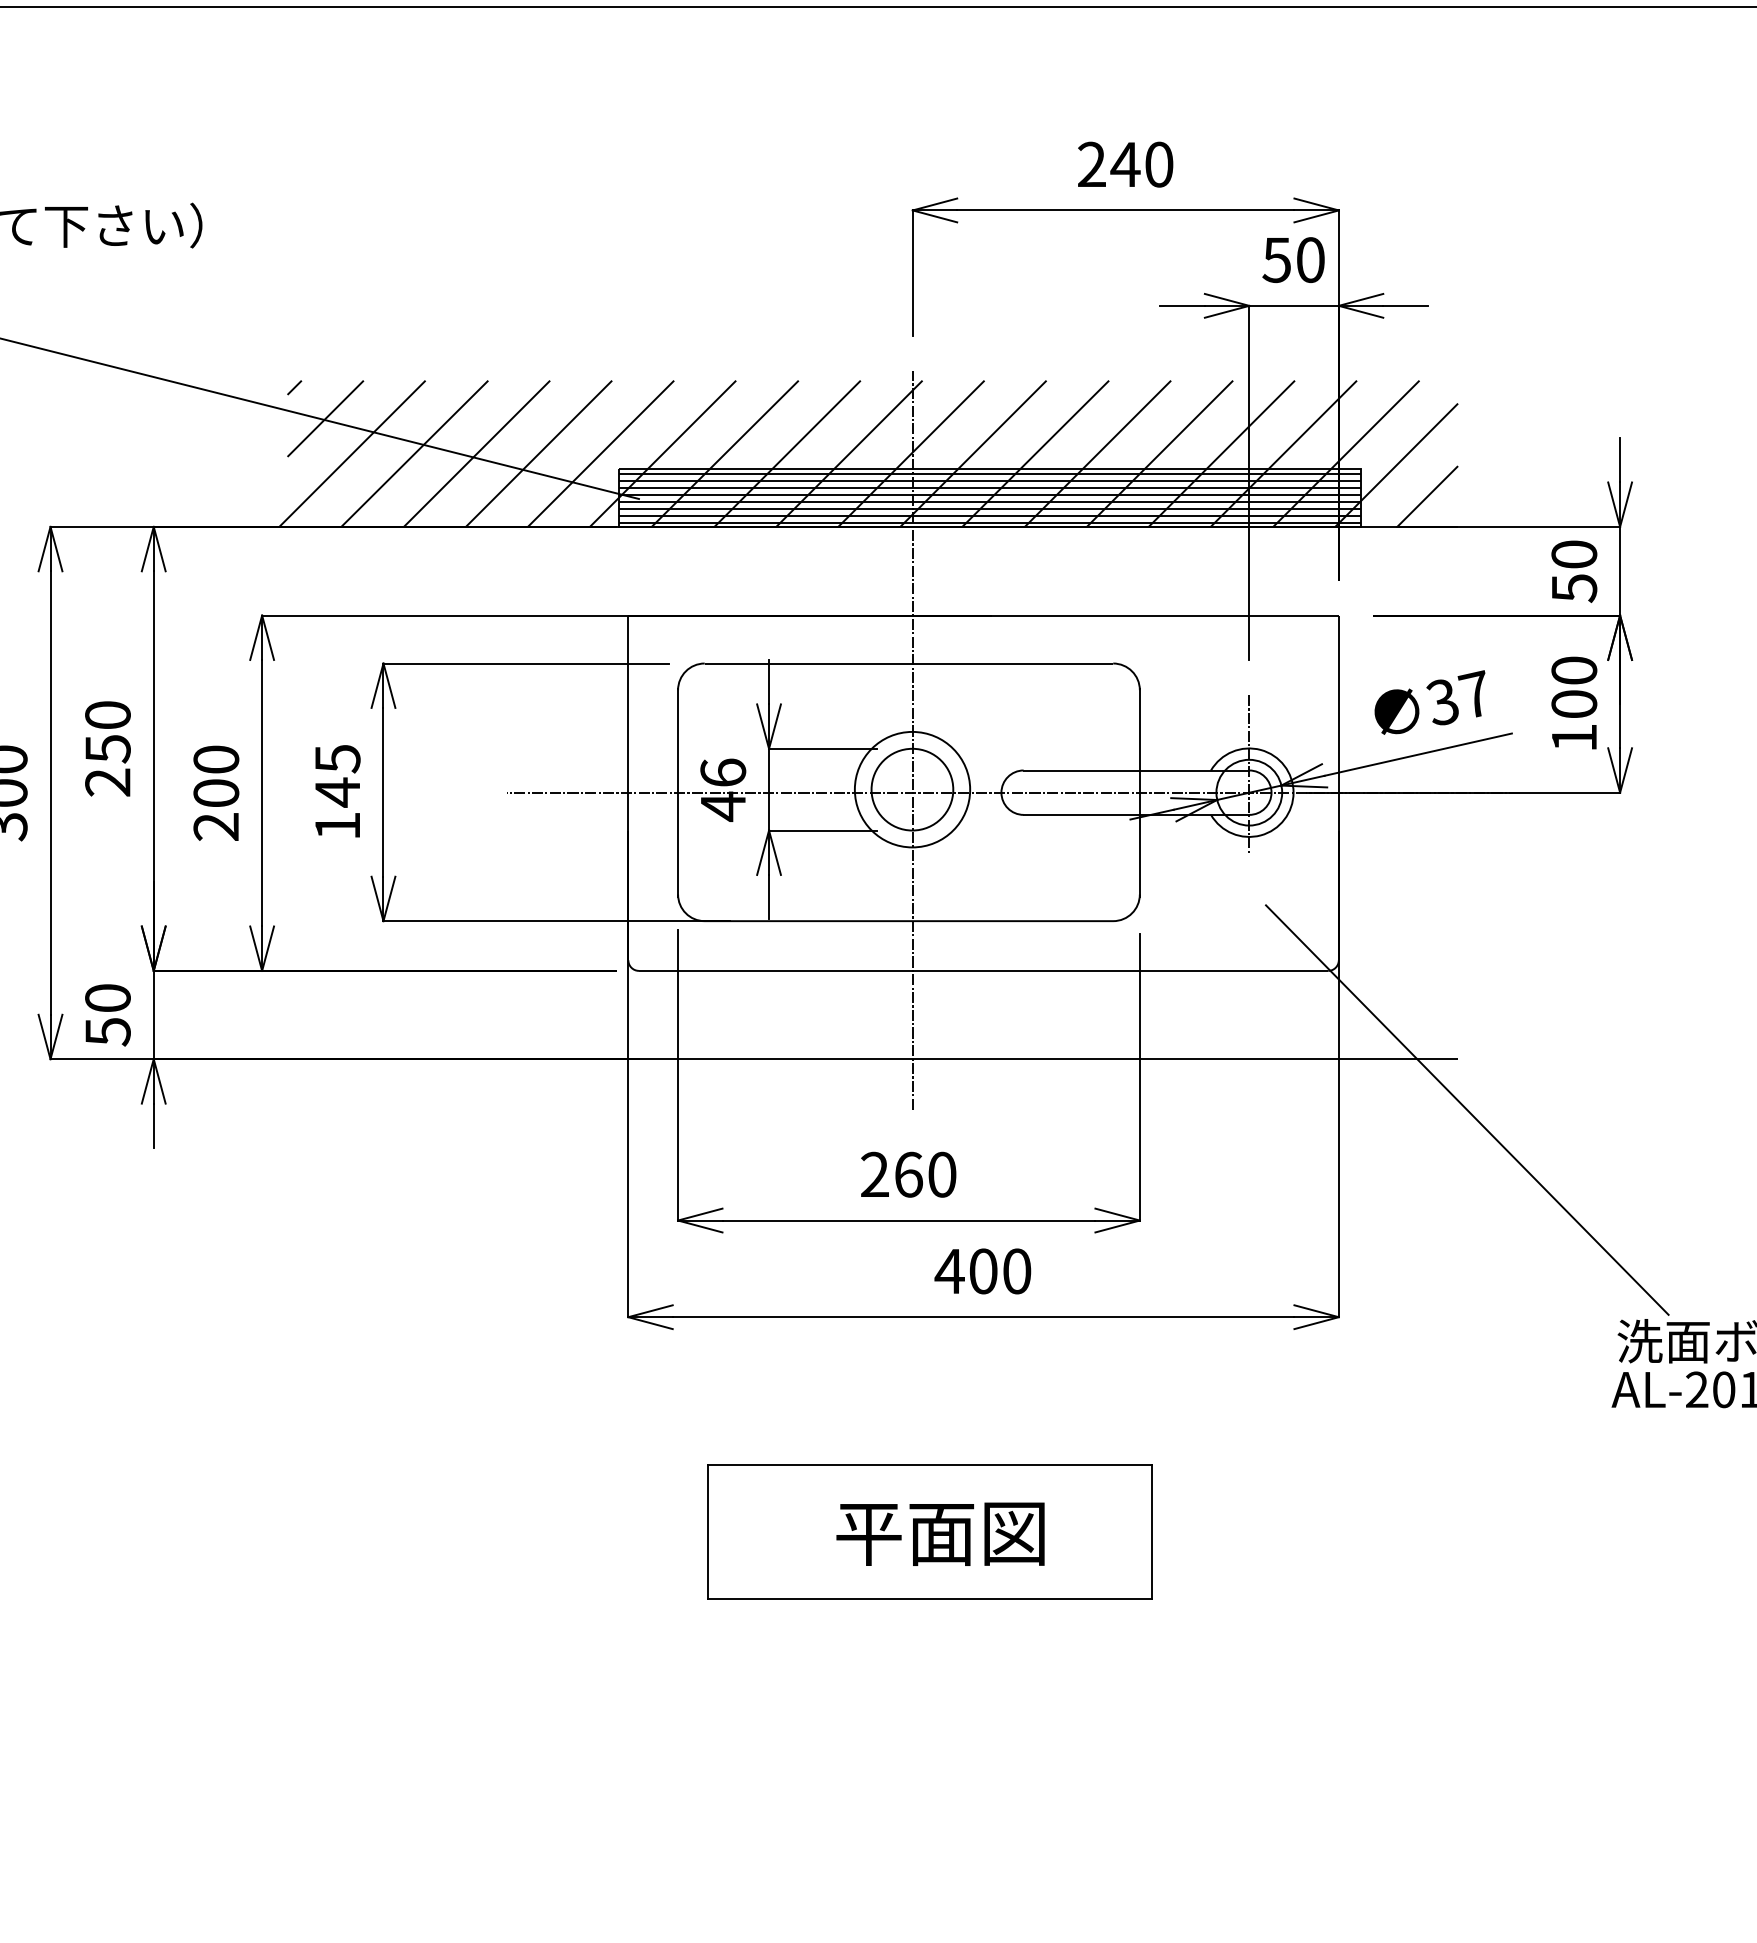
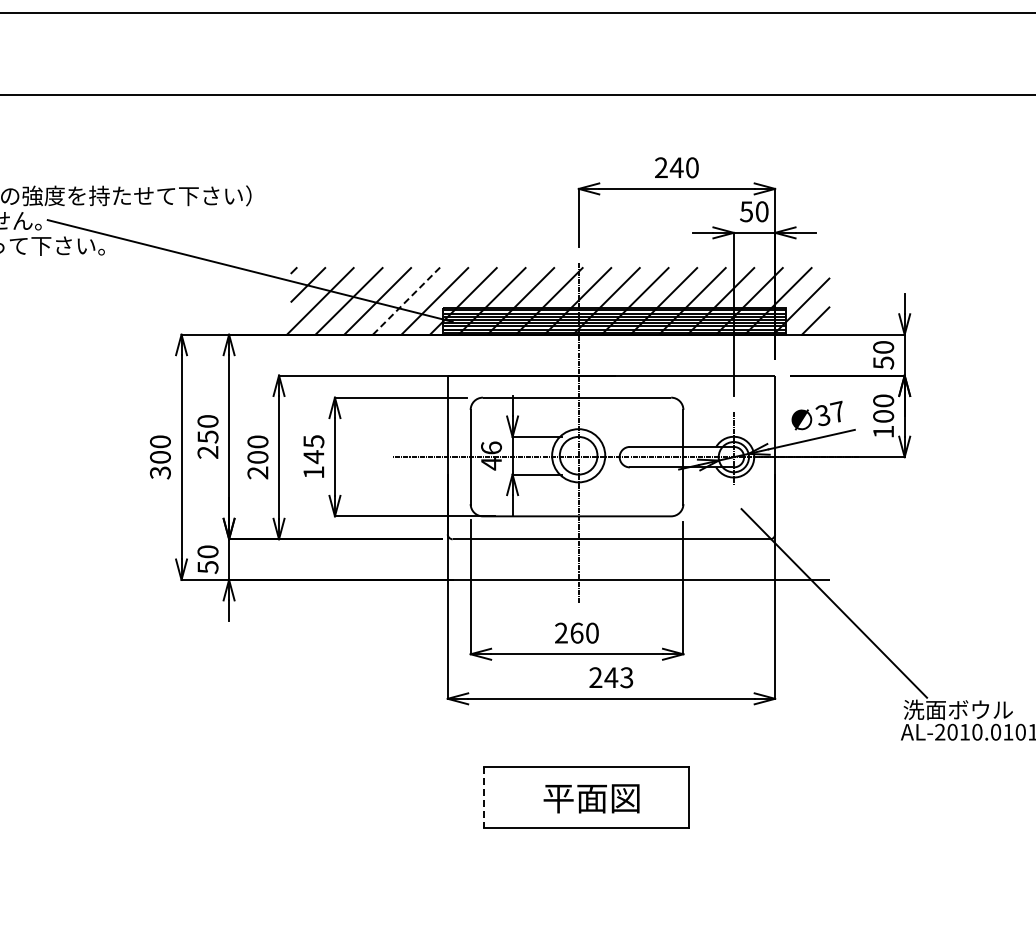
line: (538, 454) -> (406, 301), solid -> dashed
text: (981, 1270) -> (610, 677), 400 -> 243
line: (708, 1531) -> (484, 797), solid -> dashed

